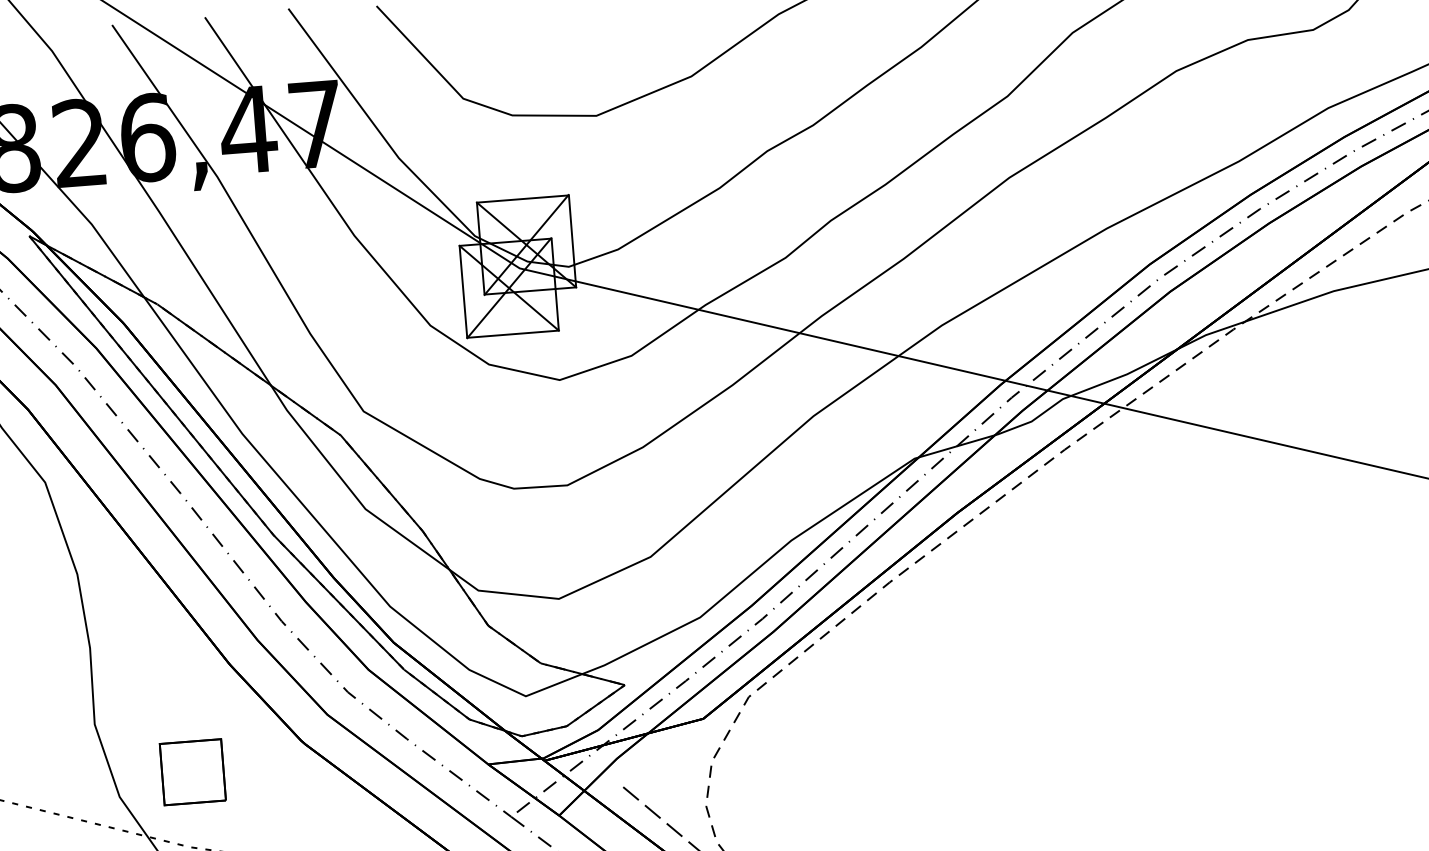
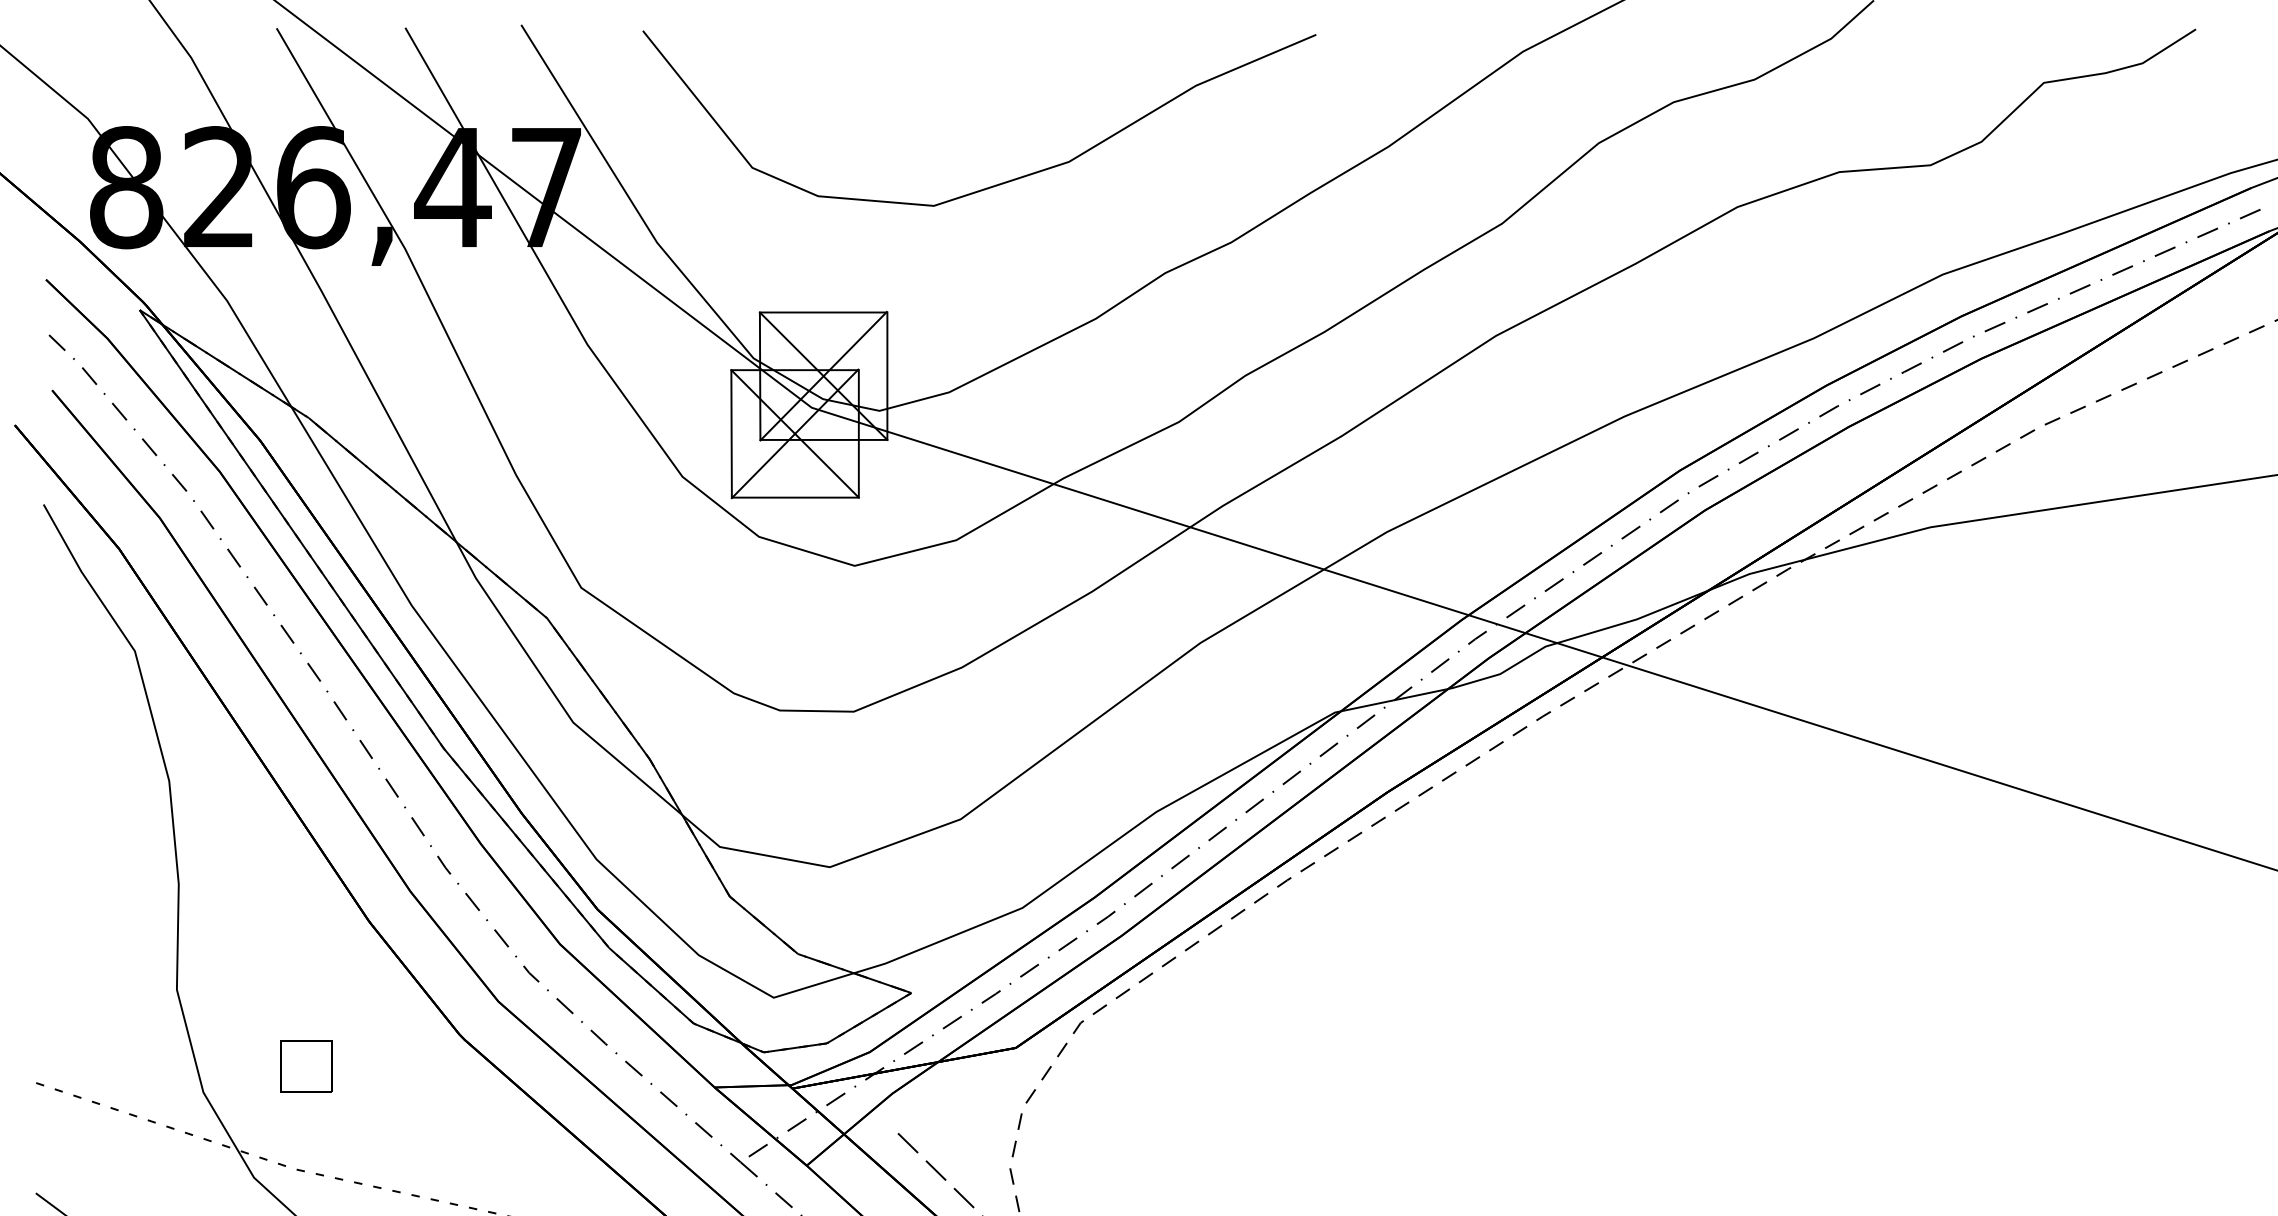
part: (192, 772) -> (306, 1066), size x0.6

